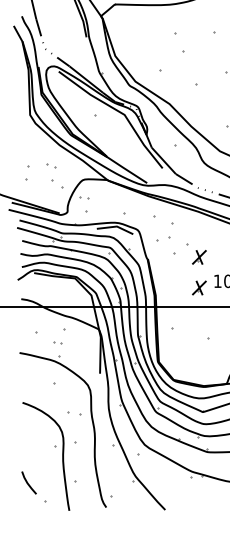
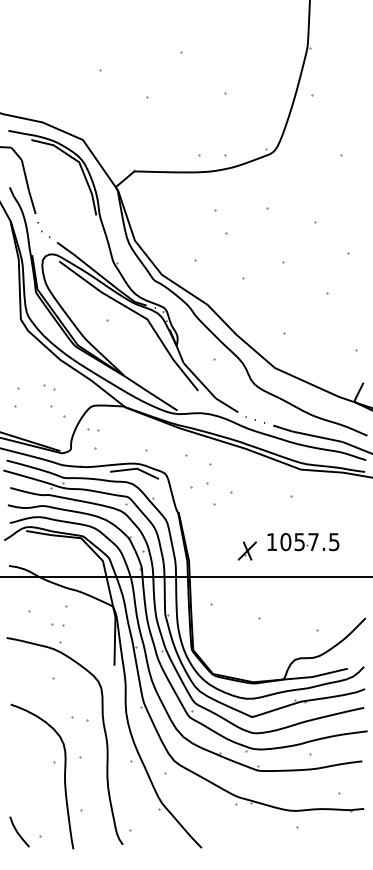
part: (198, 257) -> (246, 509), removed
line: (28, 483) -> (18, 832), moved

